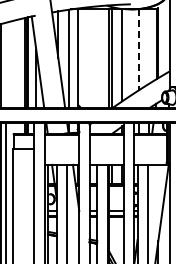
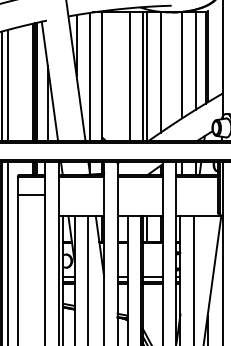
line: (149, 46) -> (196, 60), added
line: (139, 50) -> (182, 66), dashed -> solid
line: (98, 58) -> (129, 76), added
line: (5, 64) -> (7, 84), added

